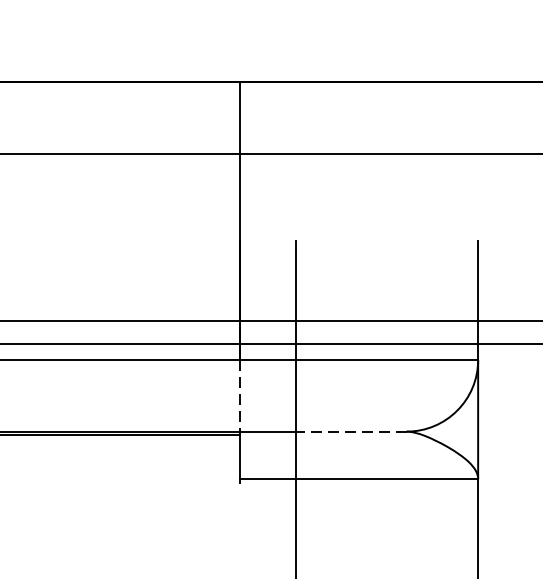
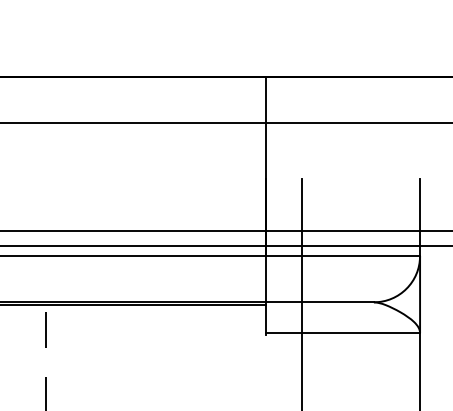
line: (240, 396) -> (266, 279), dashed -> solid
line: (351, 431) -> (338, 302), dashed -> solid

